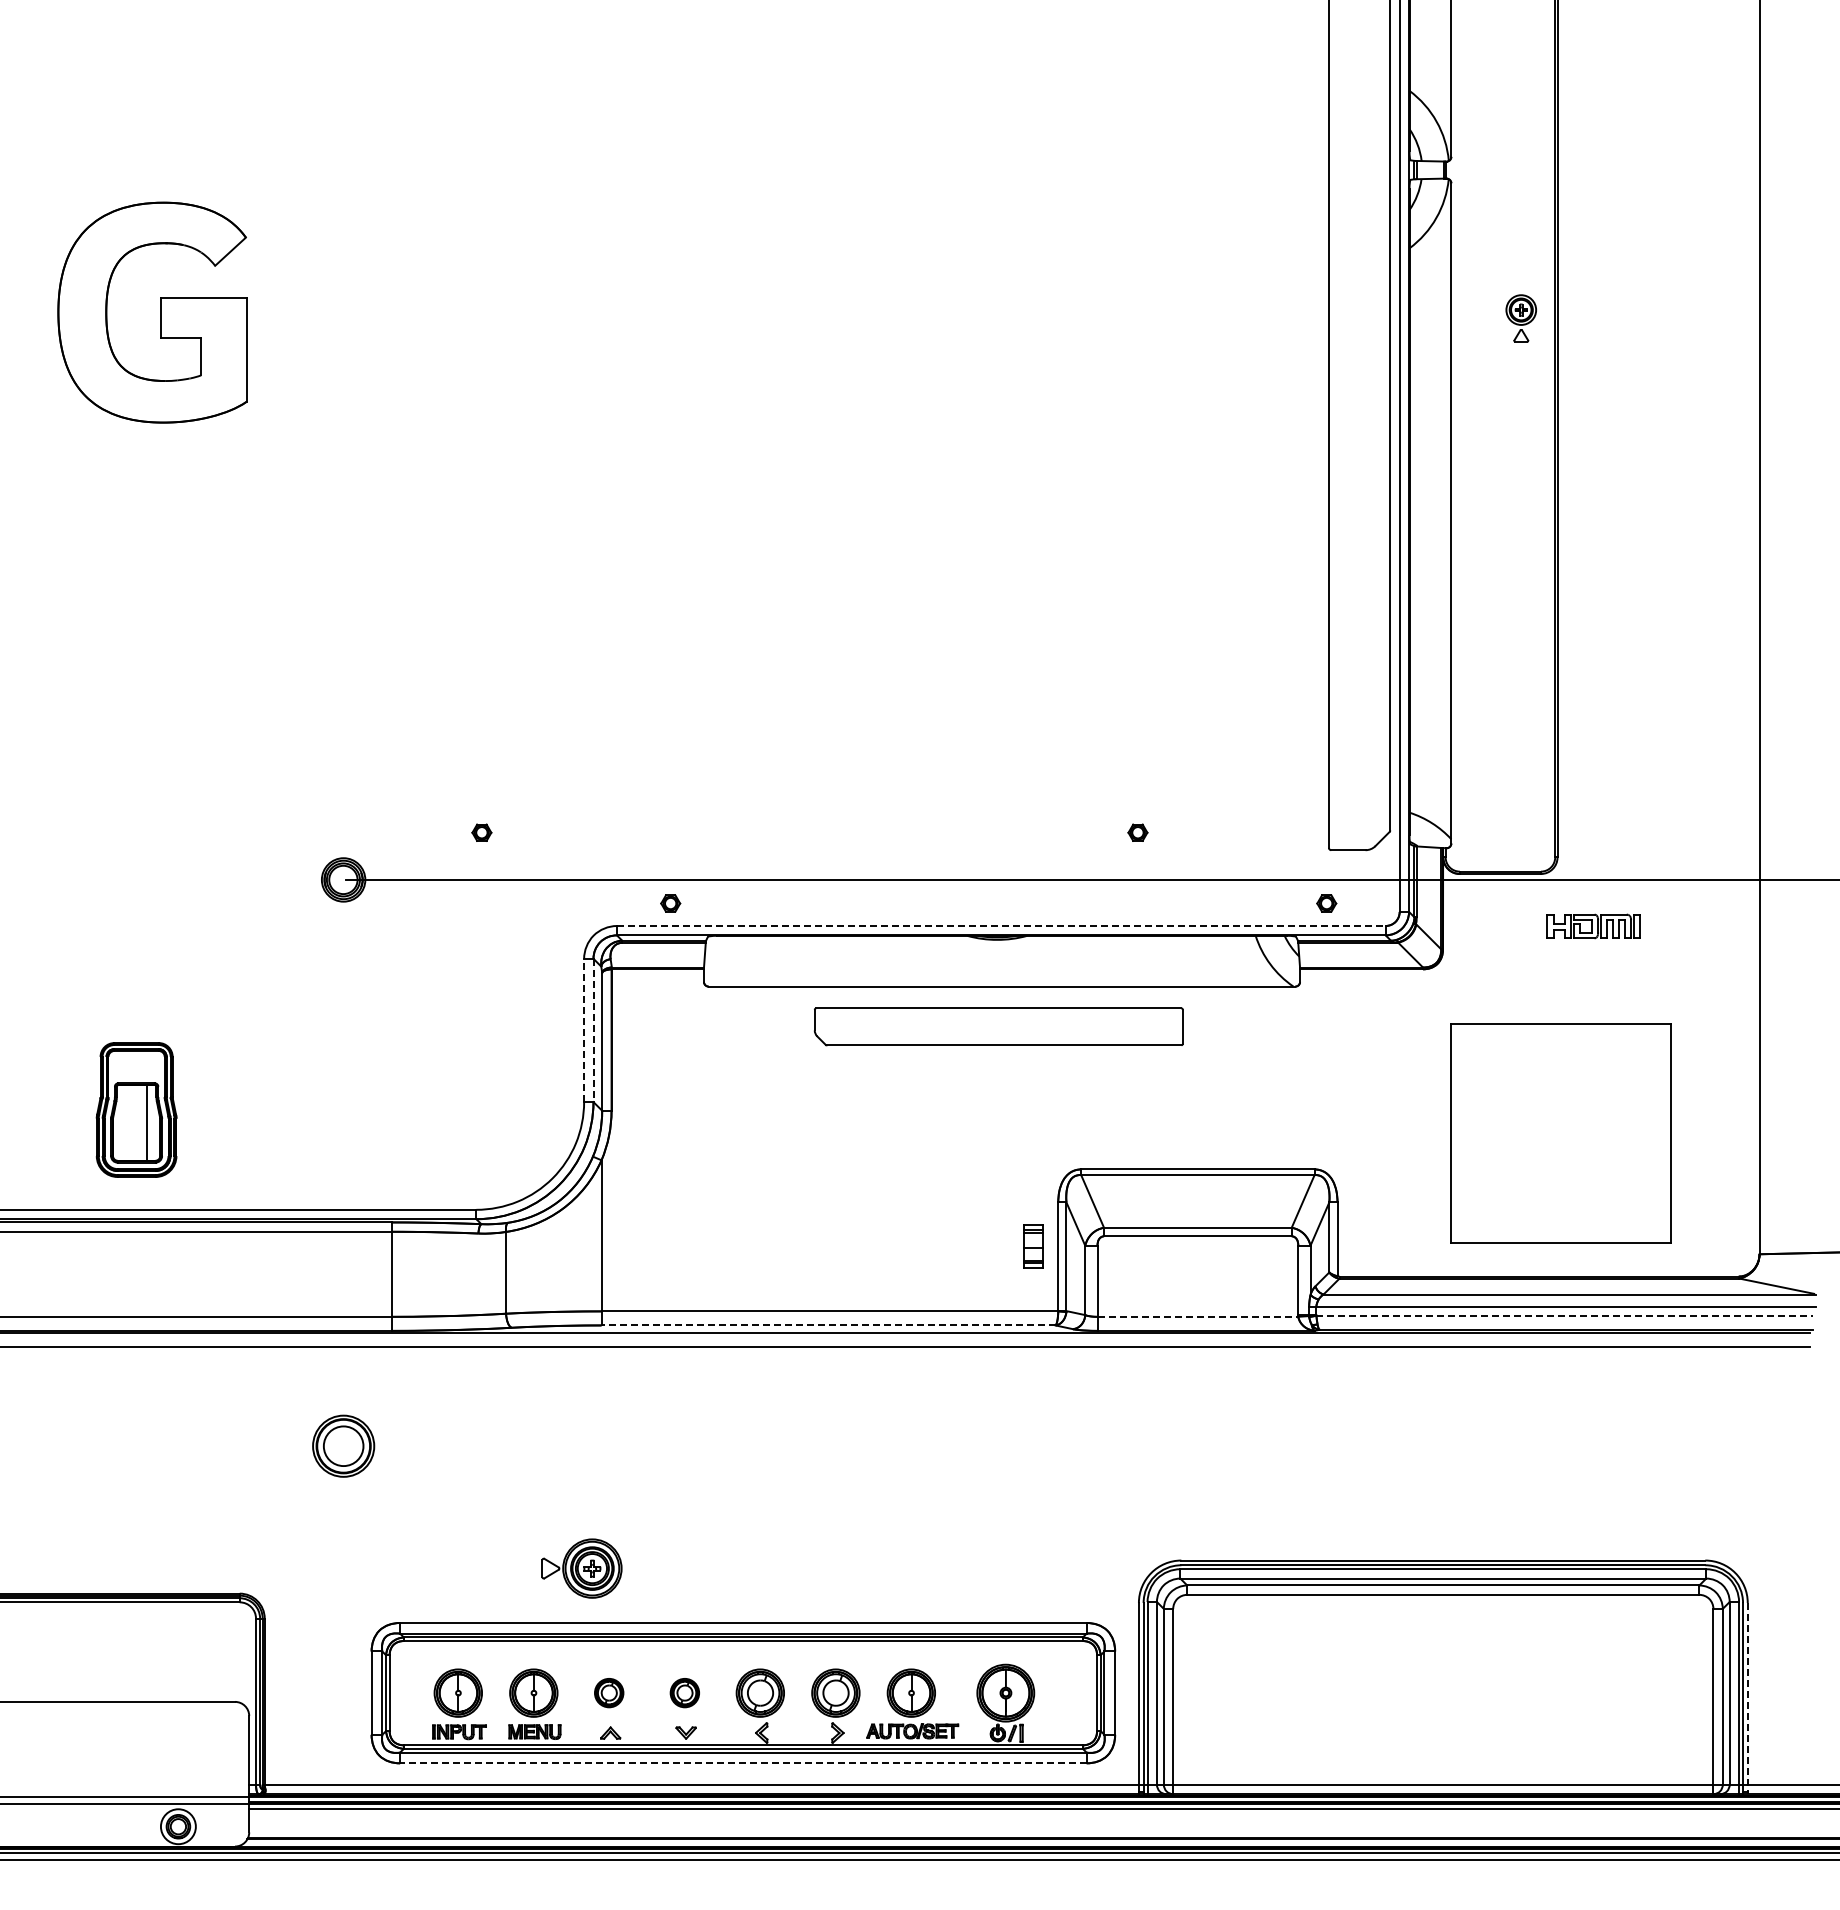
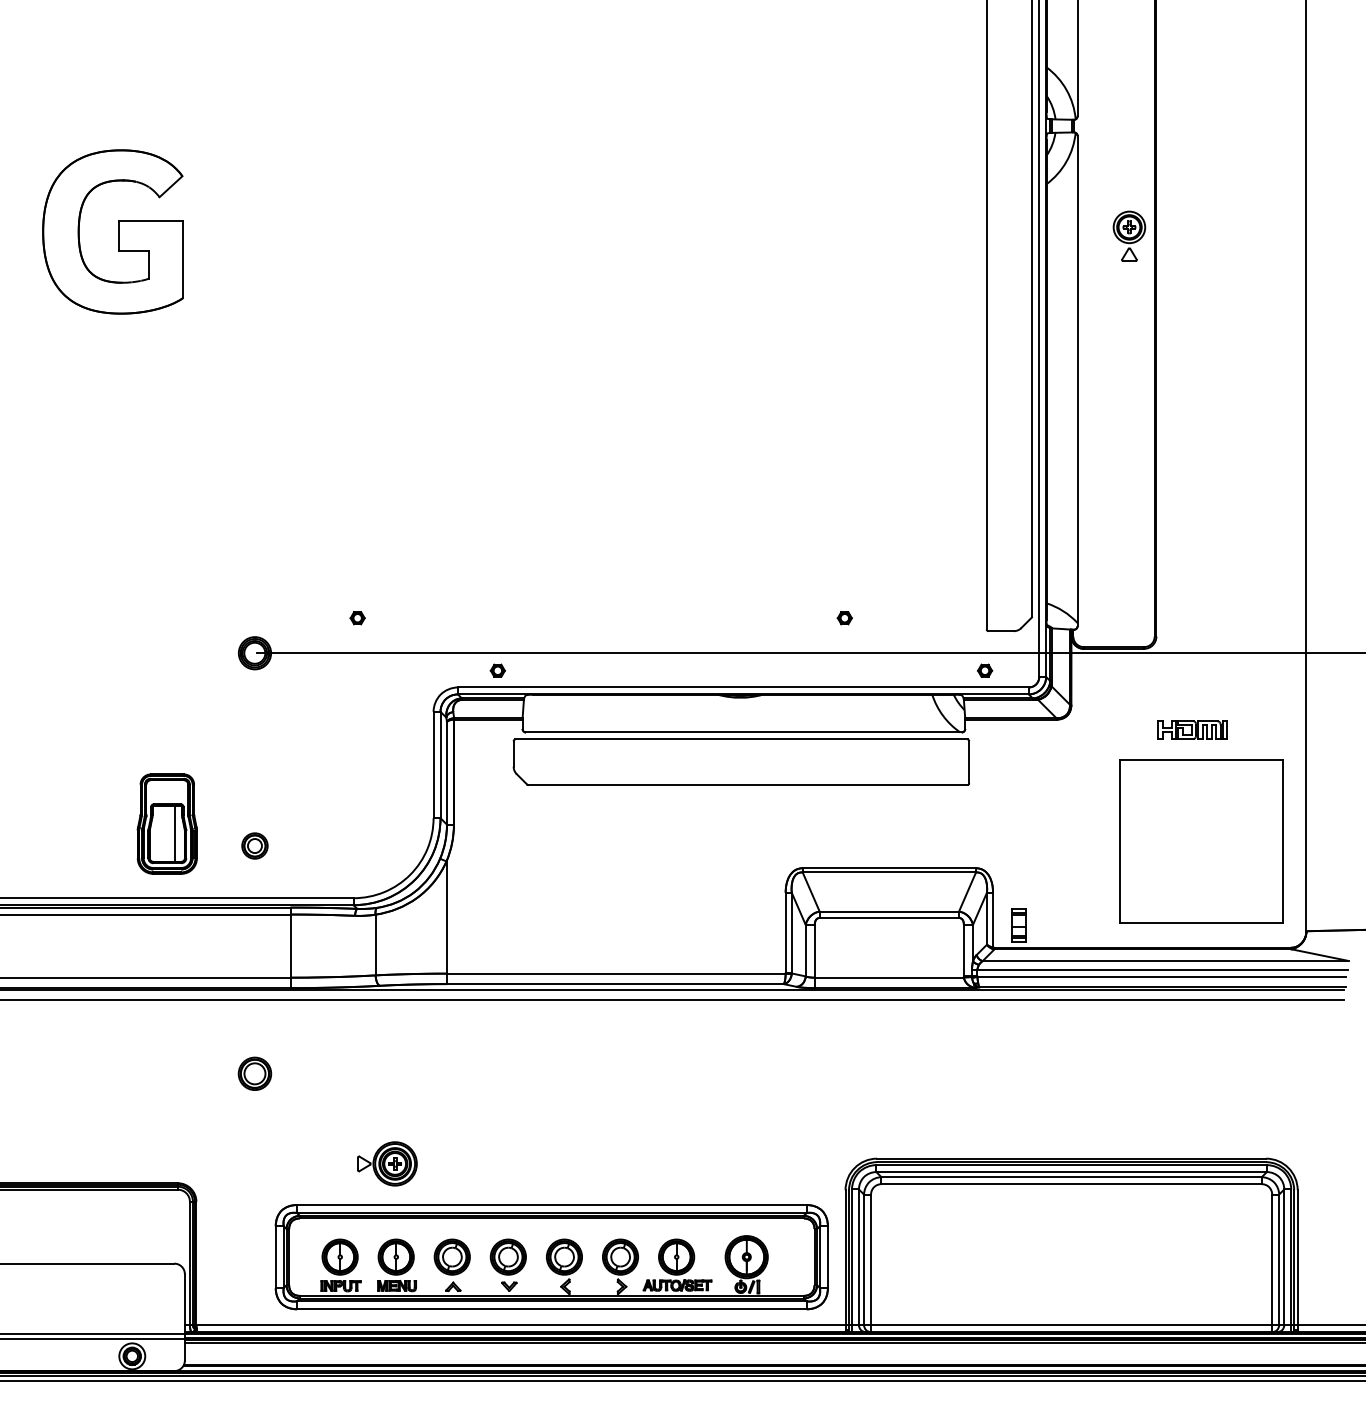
part: (1521, 318) -> (1129, 236), size x1.43
line: (1001, 926) -> (743, 687), dashed -> solid
part: (1593, 926) -> (1192, 730), moved
part: (998, 1026) -> (741, 762), size x1.67
line: (584, 1030) -> (433, 765), dashed -> solid
line: (593, 1030) -> (440, 765), dashed -> solid
part: (136, 1109) -> (167, 823), moved
part: (1560, 1133) -> (1200, 841), moved
part: (343, 1139) -> (254, 846), added
part: (1033, 1246) -> (1019, 925), moved
line: (1565, 1315) -> (1162, 976), dashed -> solid
line: (1198, 1316) -> (889, 977), dashed -> solid
line: (828, 1325) -> (615, 984), dashed -> solid
part: (343, 1446) -> (254, 1073), size x0.71
part: (581, 1568) -> (387, 1163), moved
part: (608, 1692) -> (451, 1256), size x1.67
part: (684, 1692) -> (508, 1256), size x1.67
line: (1747, 1698) -> (1297, 1261), dashed -> solid
line: (742, 1763) -> (551, 1309), dashed -> solid

